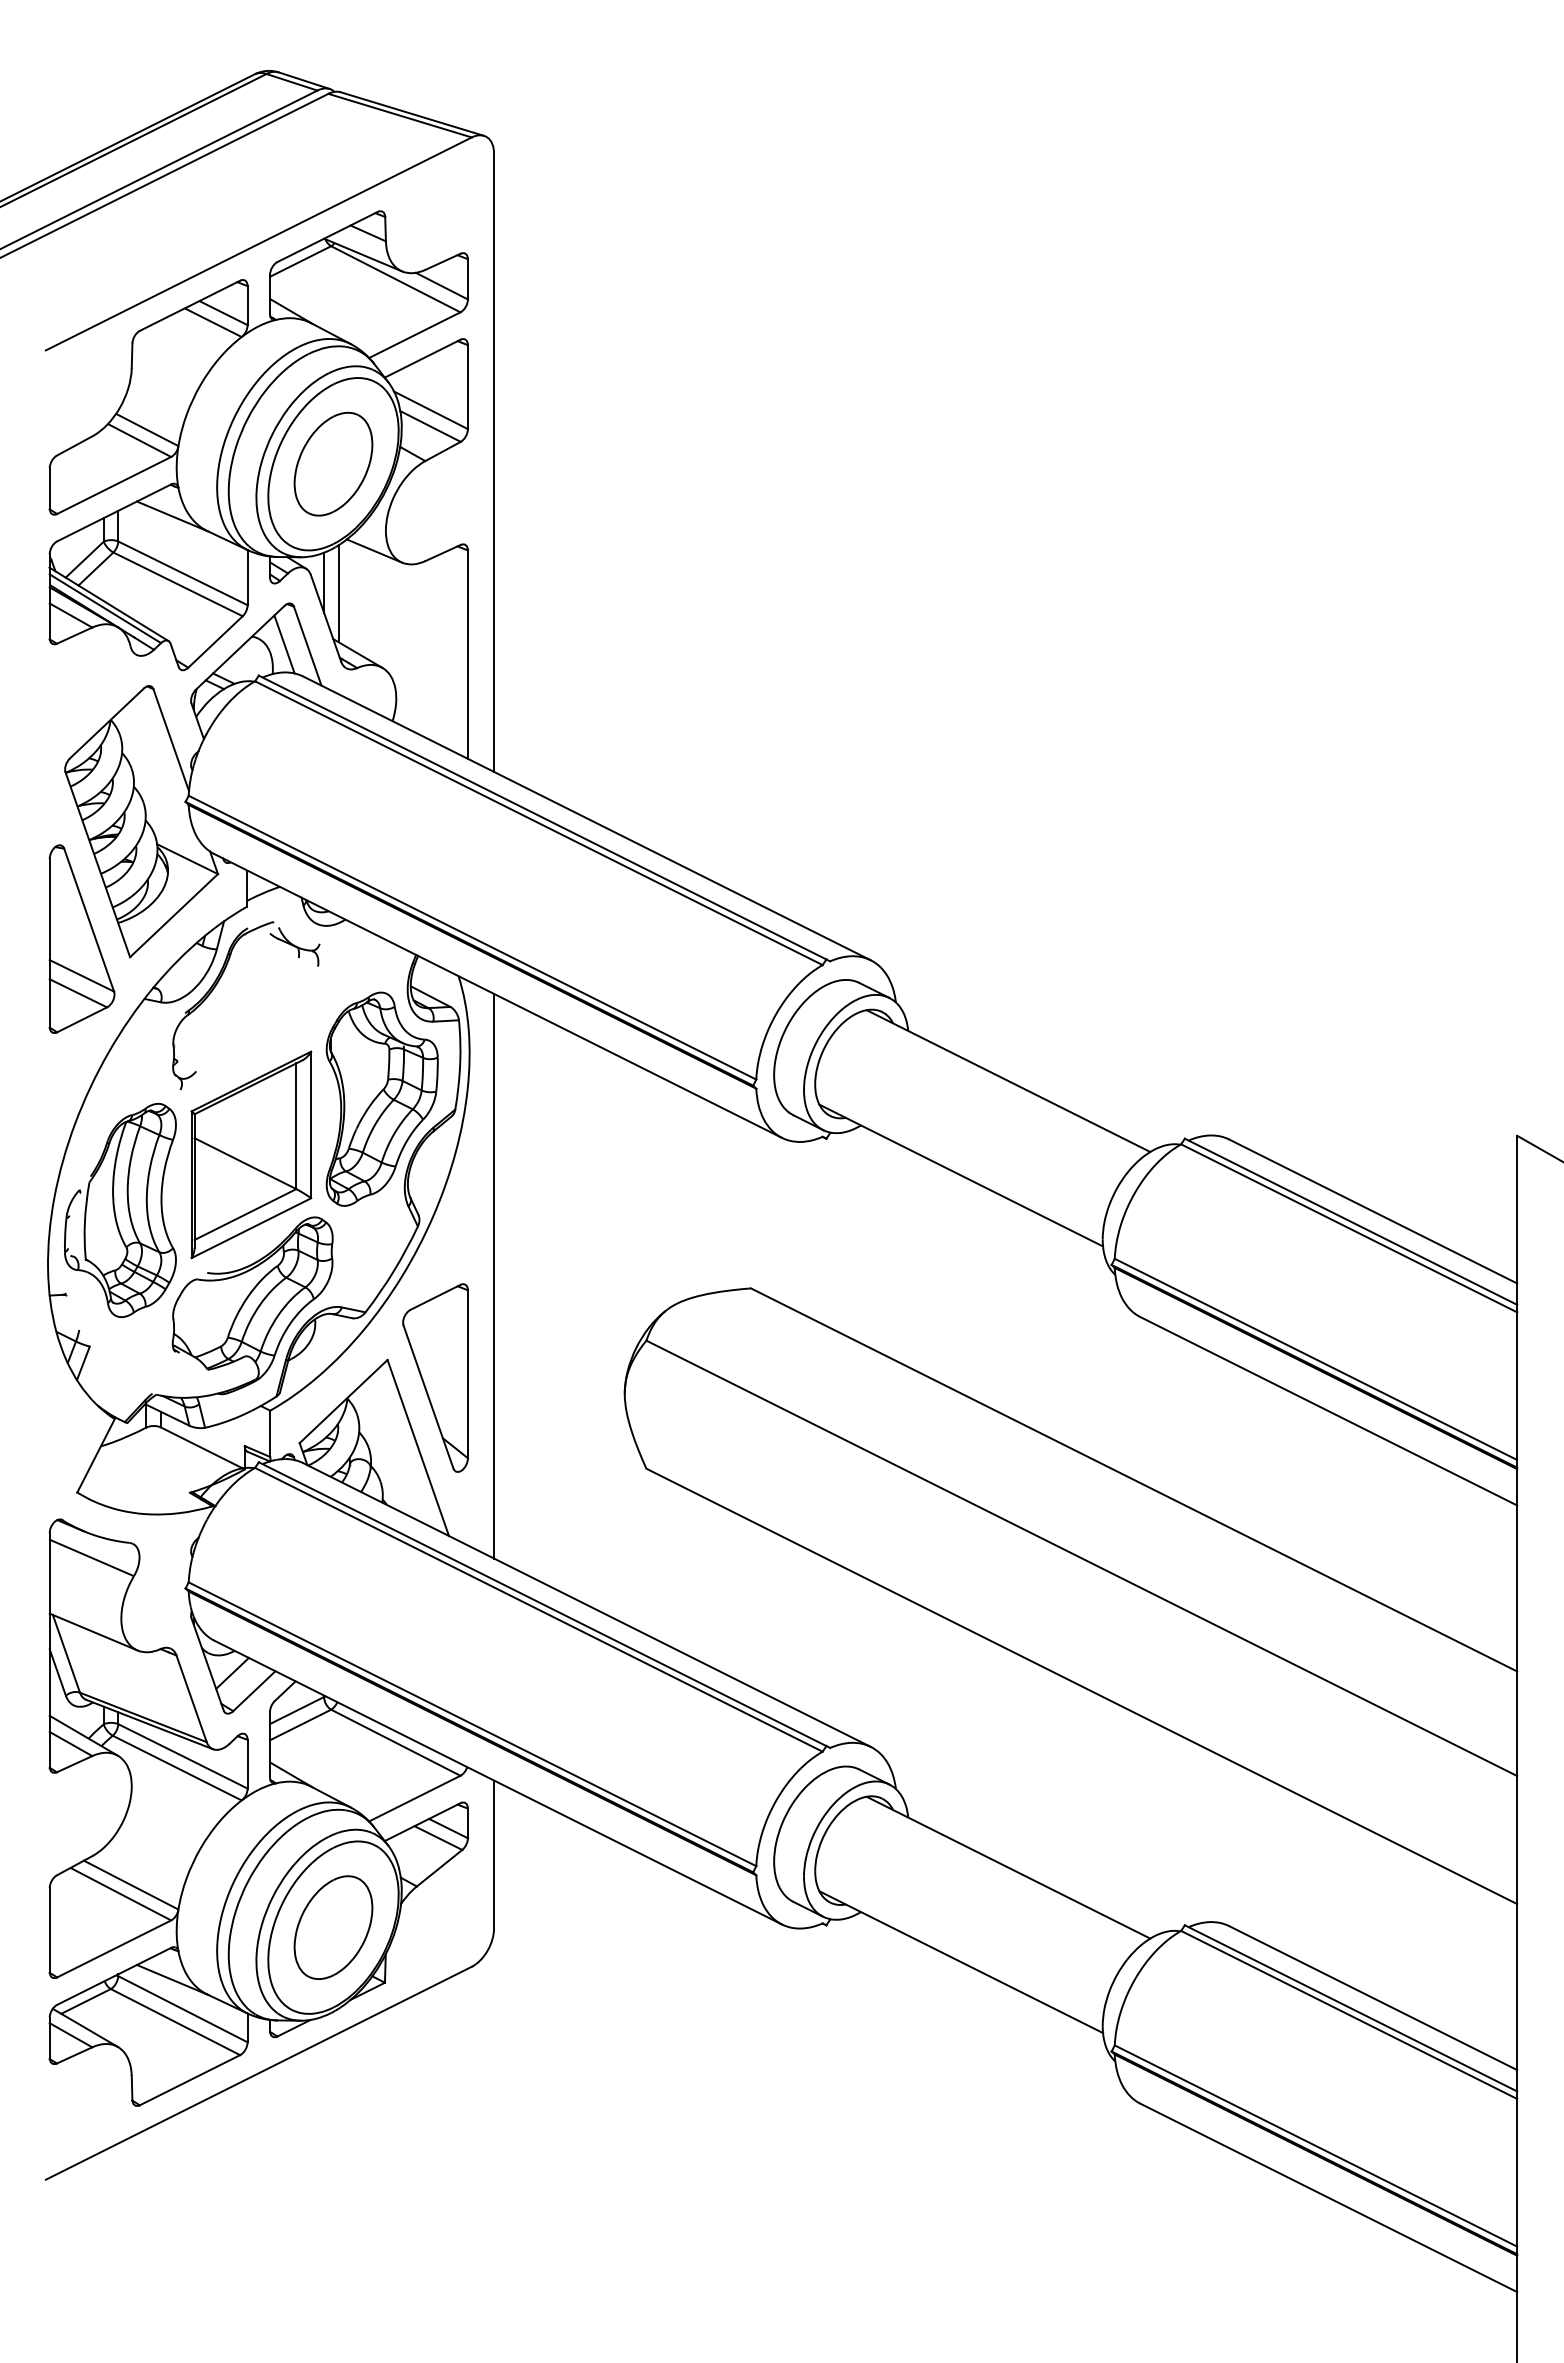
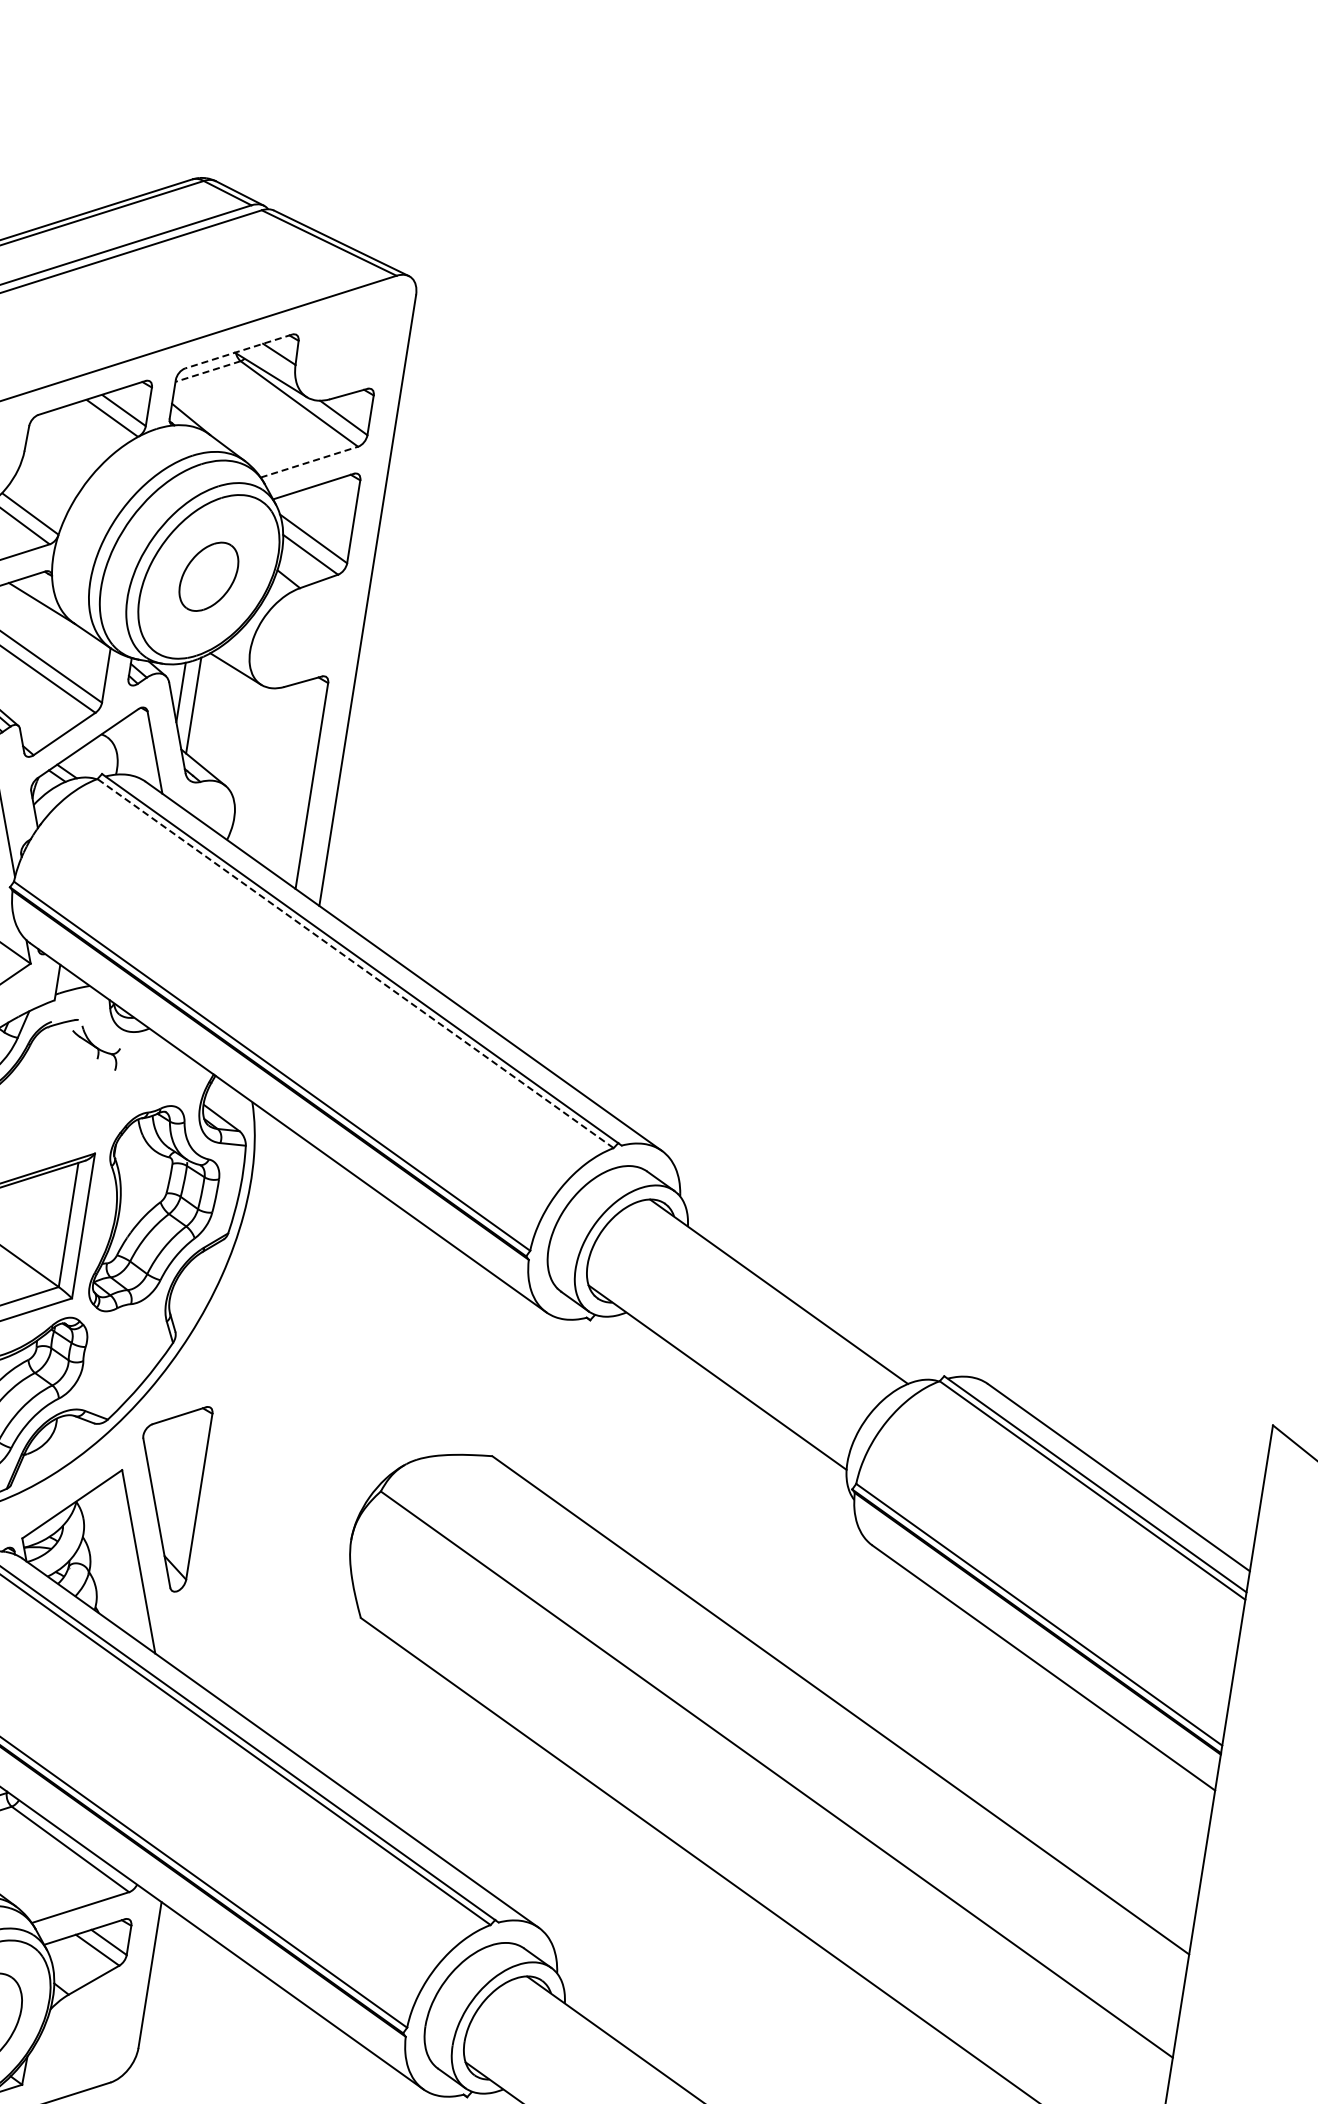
line: (327, 237) -> (238, 352), solid -> dashed
line: (300, 261) -> (208, 371), solid -> dashed
line: (415, 334) -> (310, 461), solid -> dashed
part: (333, 463) -> (209, 576), size x0.7
line: (284, 644) -> (132, 747), removed
line: (538, 822) -> (355, 962), solid -> dashed
line: (494, 1275) -> (241, 1403), removed

